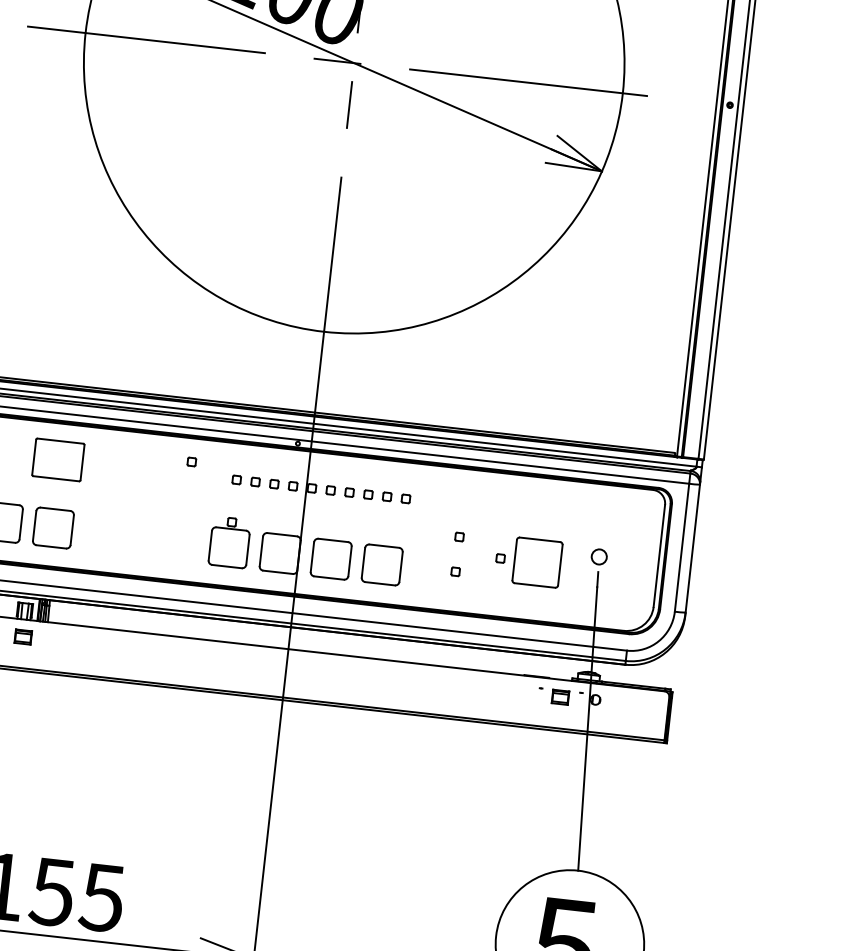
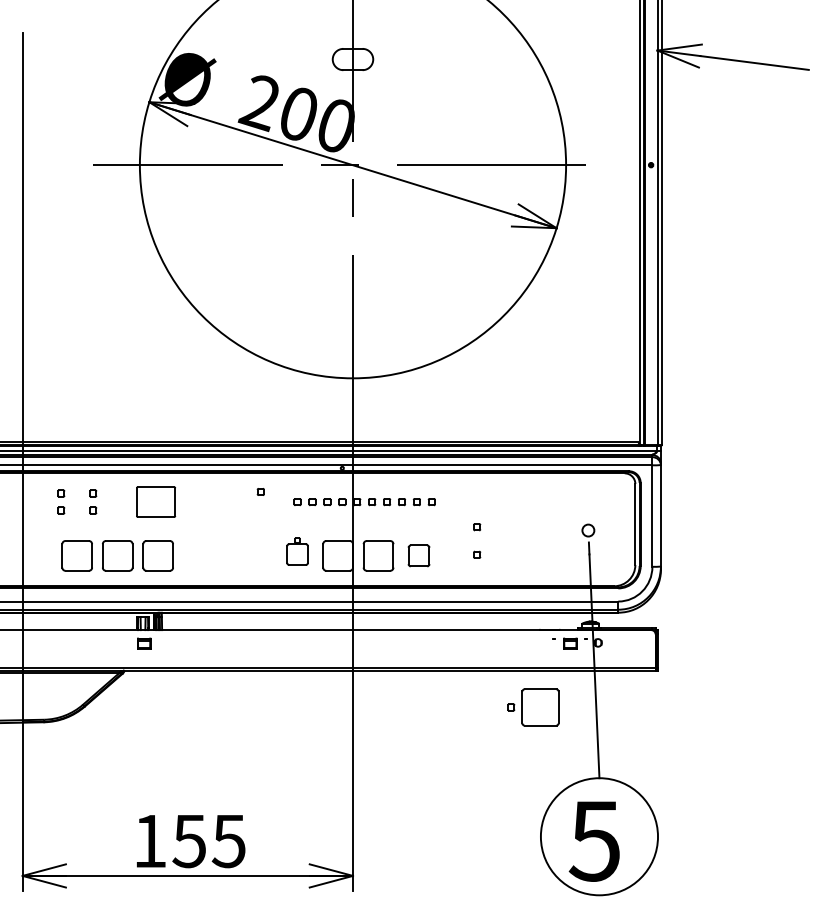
part: (229, 542) -> (297, 551), size x0.7
part: (528, 561) -> (533, 707), moved
part: (381, 564) -> (418, 555), size x0.7

